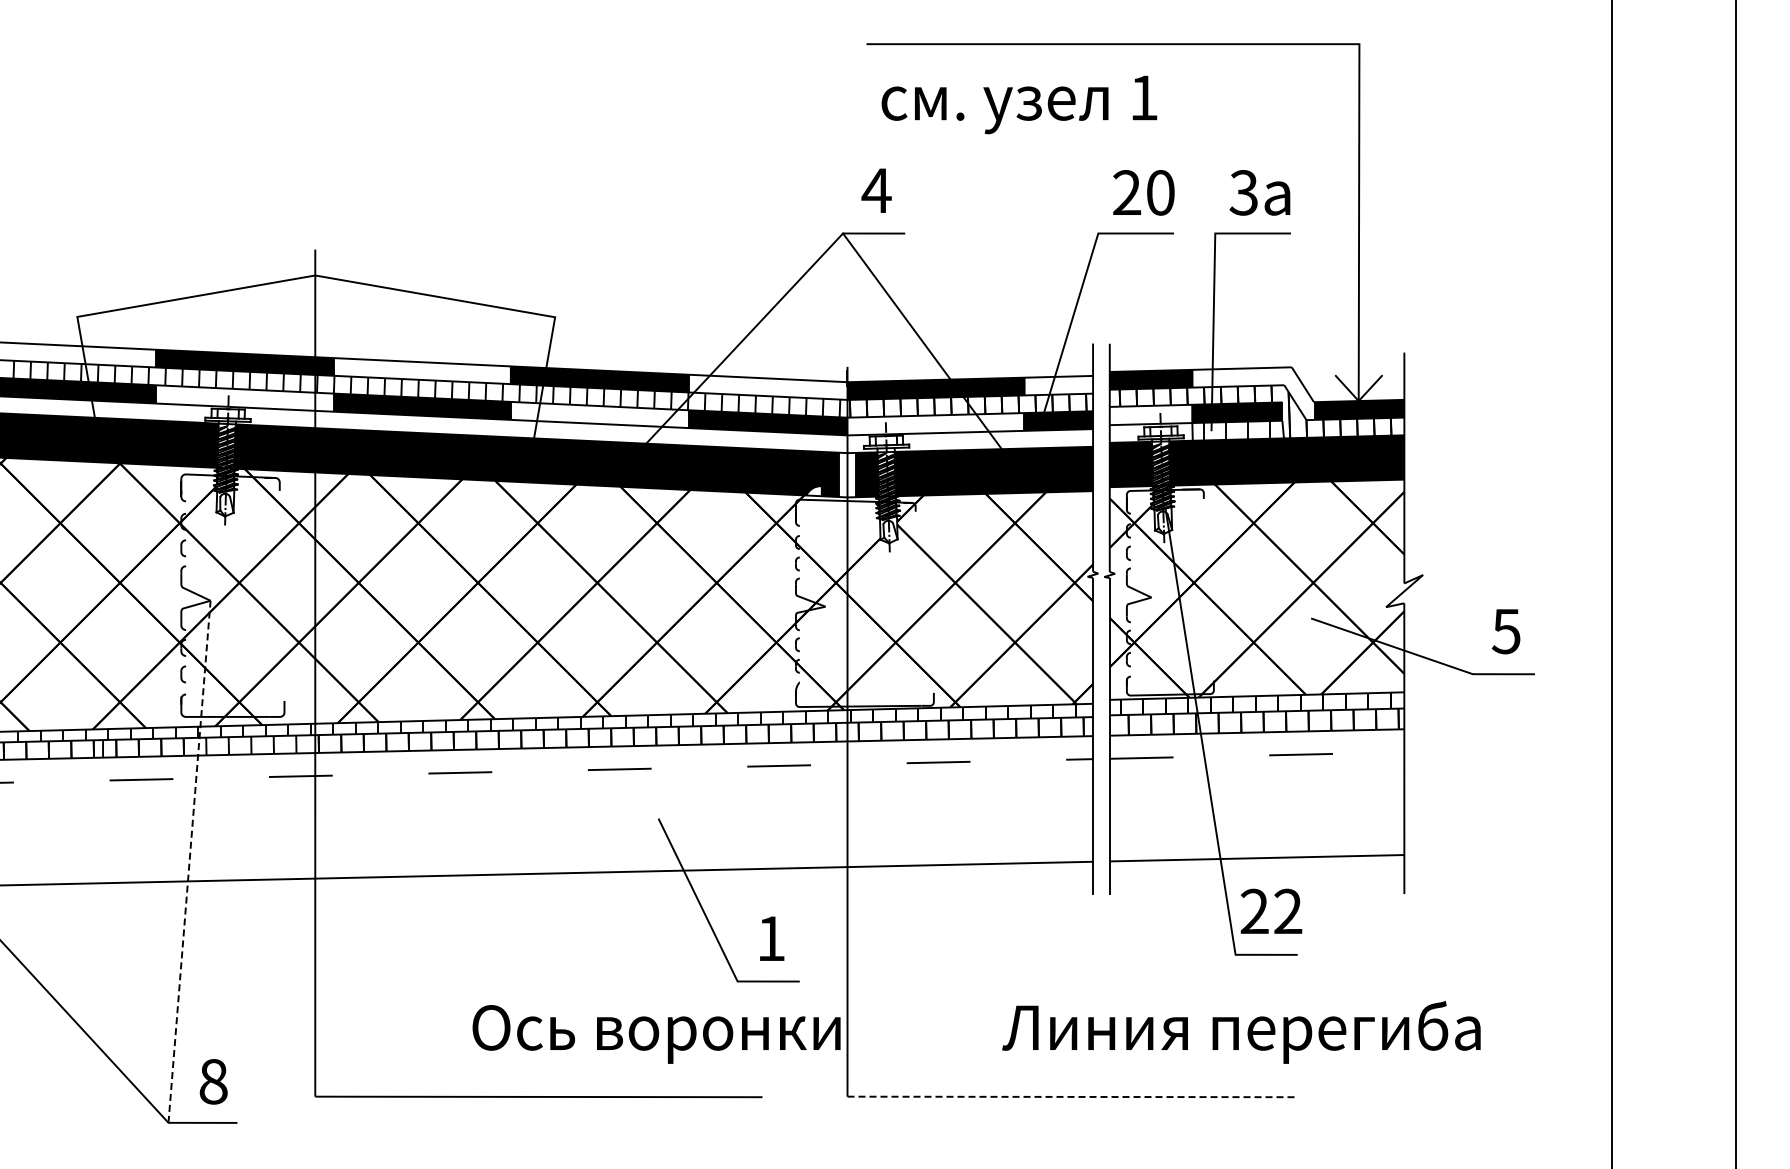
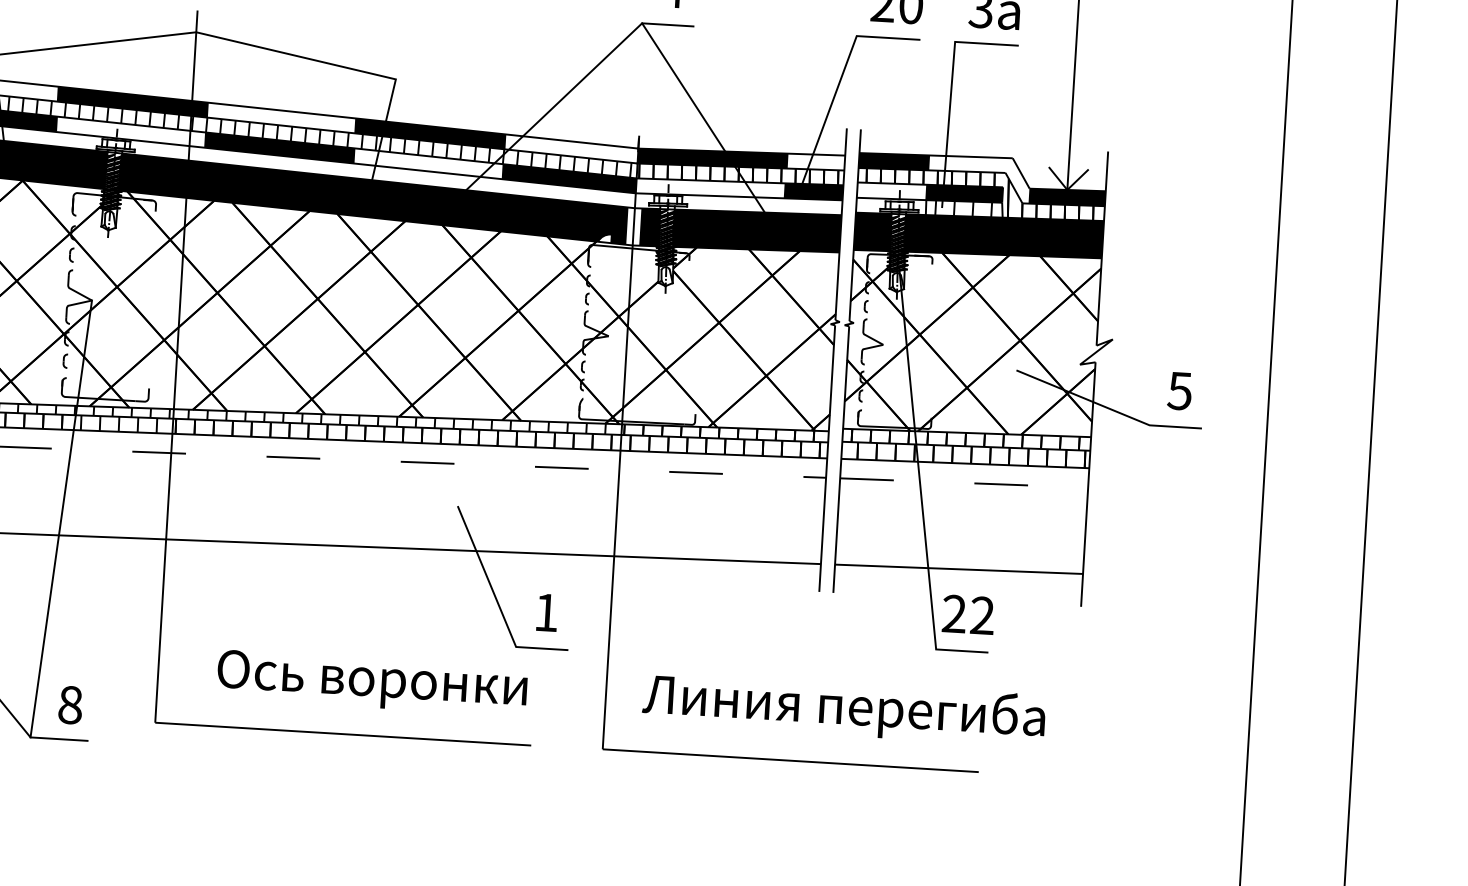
line: (189, 861) -> (61, 518), dashed -> solid
text: (1241, 1032) -> (843, 709), moved
text: (656, 1034) -> (372, 683), moved
line: (1071, 1096) -> (791, 760), dashed -> solid

